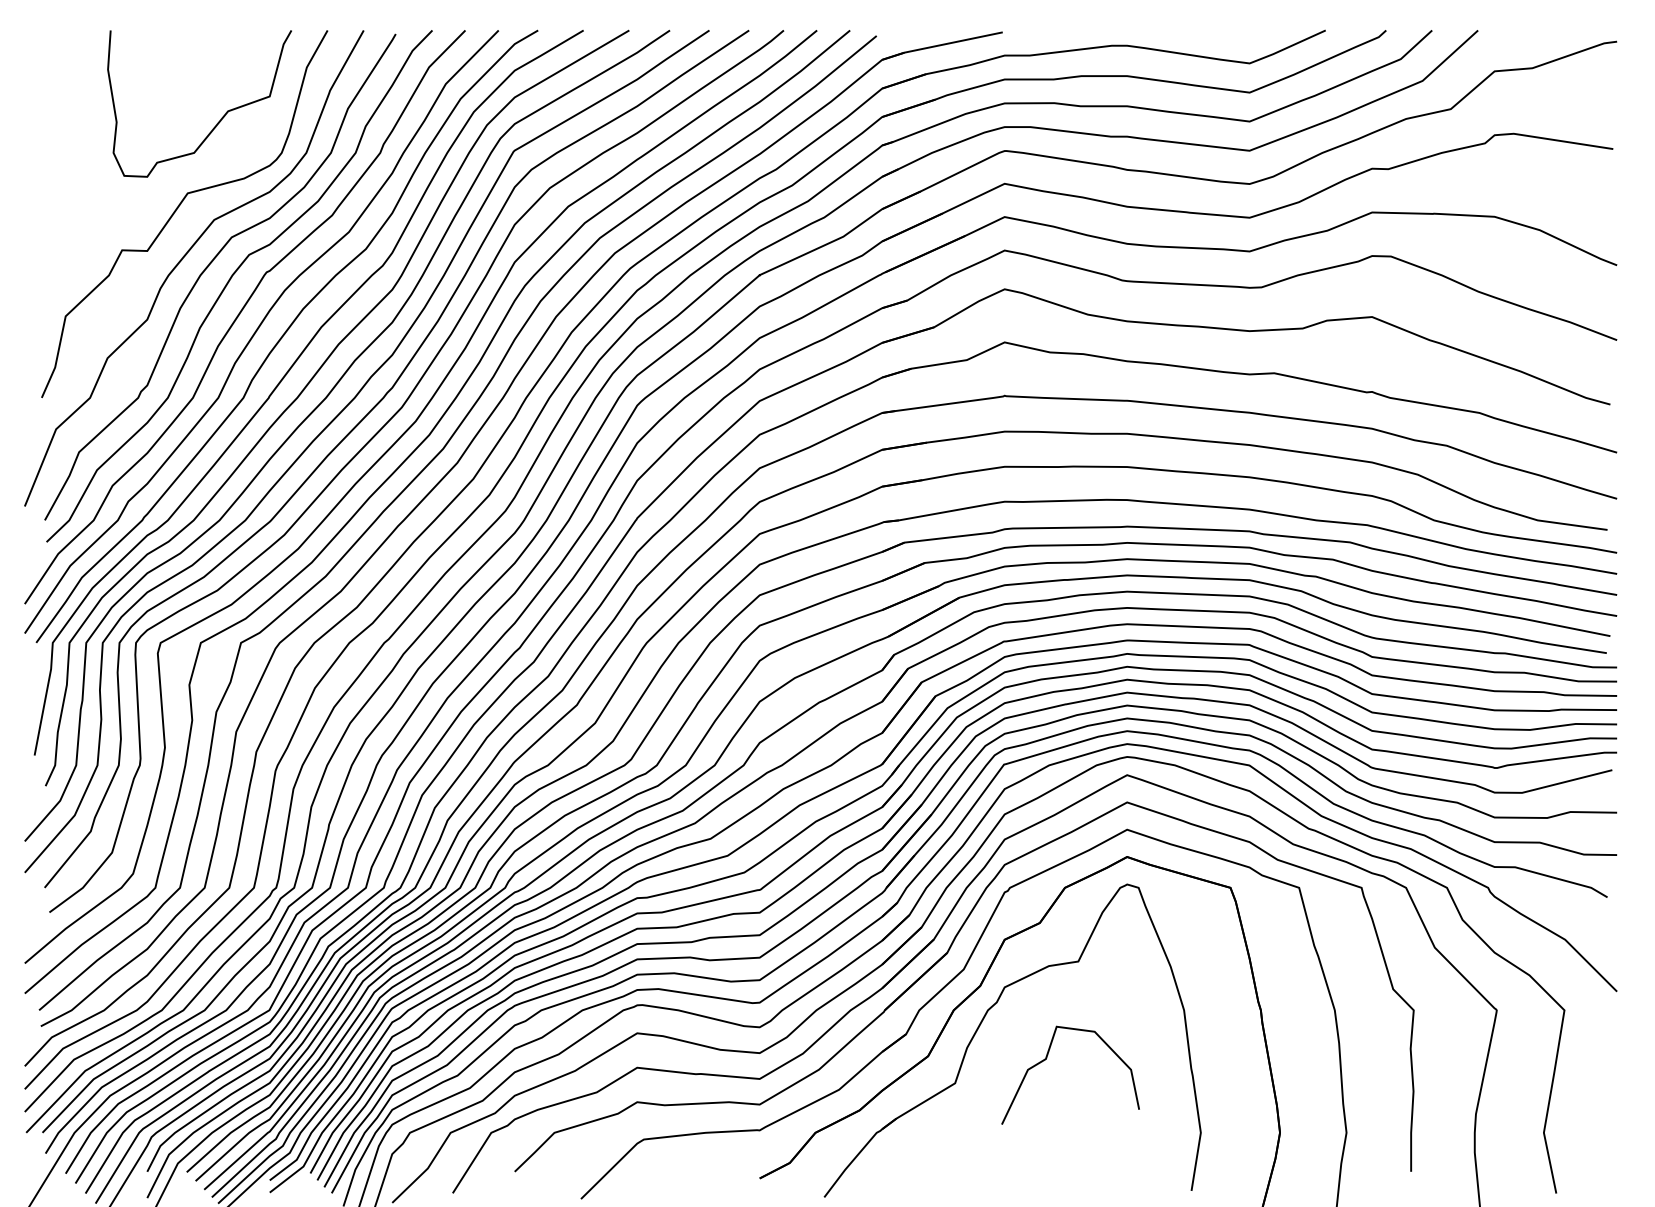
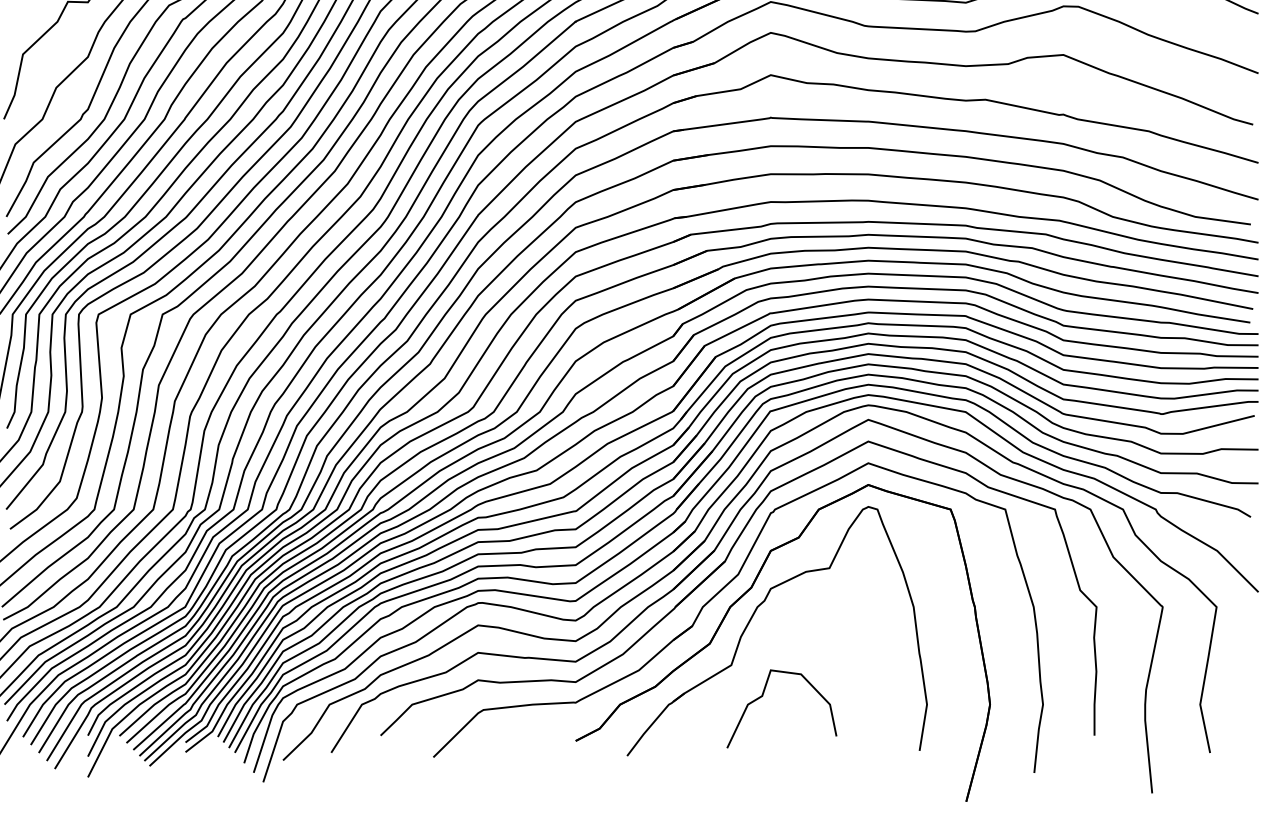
curve: (1047, 1058) -> (763, 695), moved

